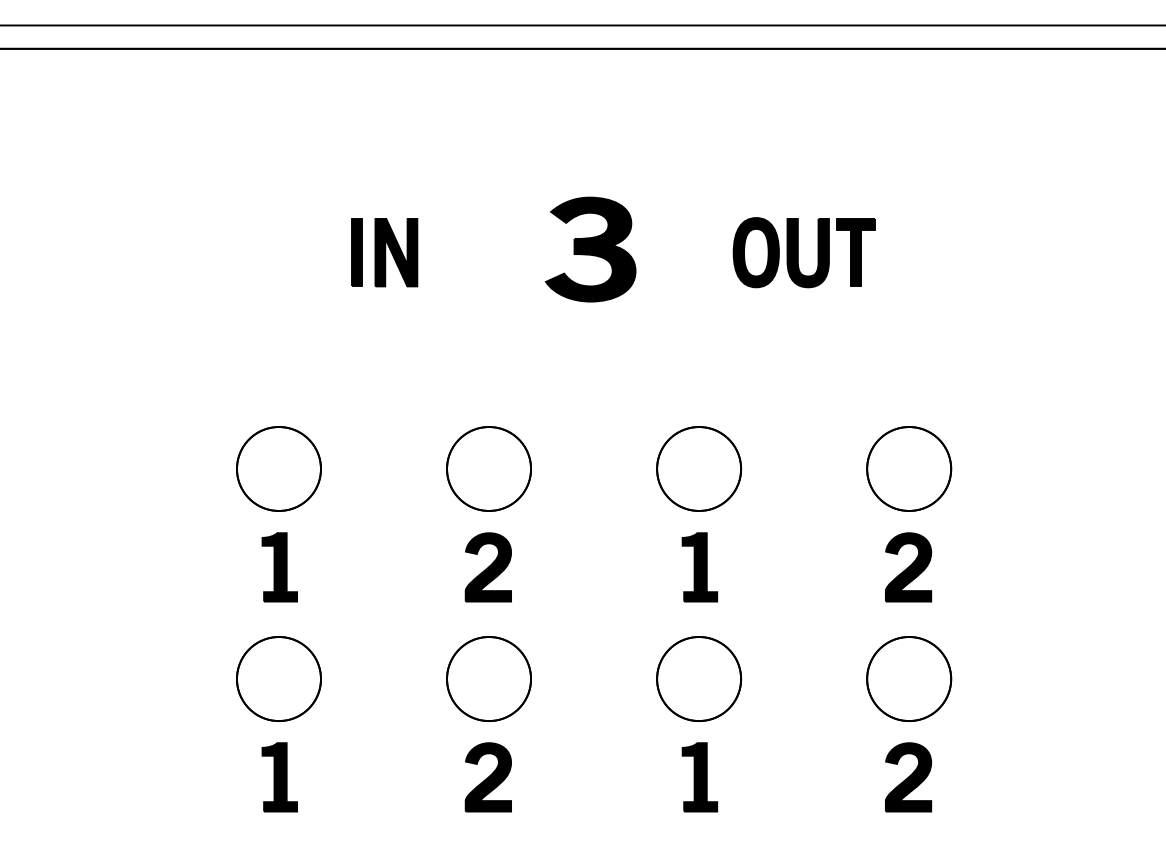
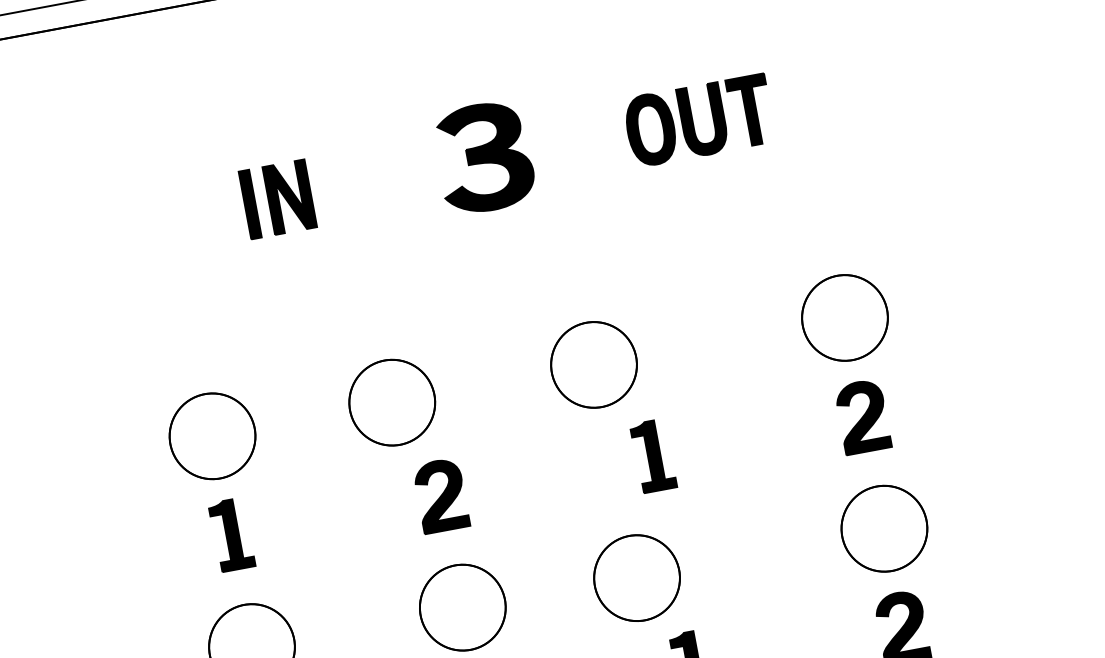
part: (488, 468) -> (391, 402), moved
part: (699, 468) -> (594, 364), moved
part: (699, 678) -> (637, 577), moved

